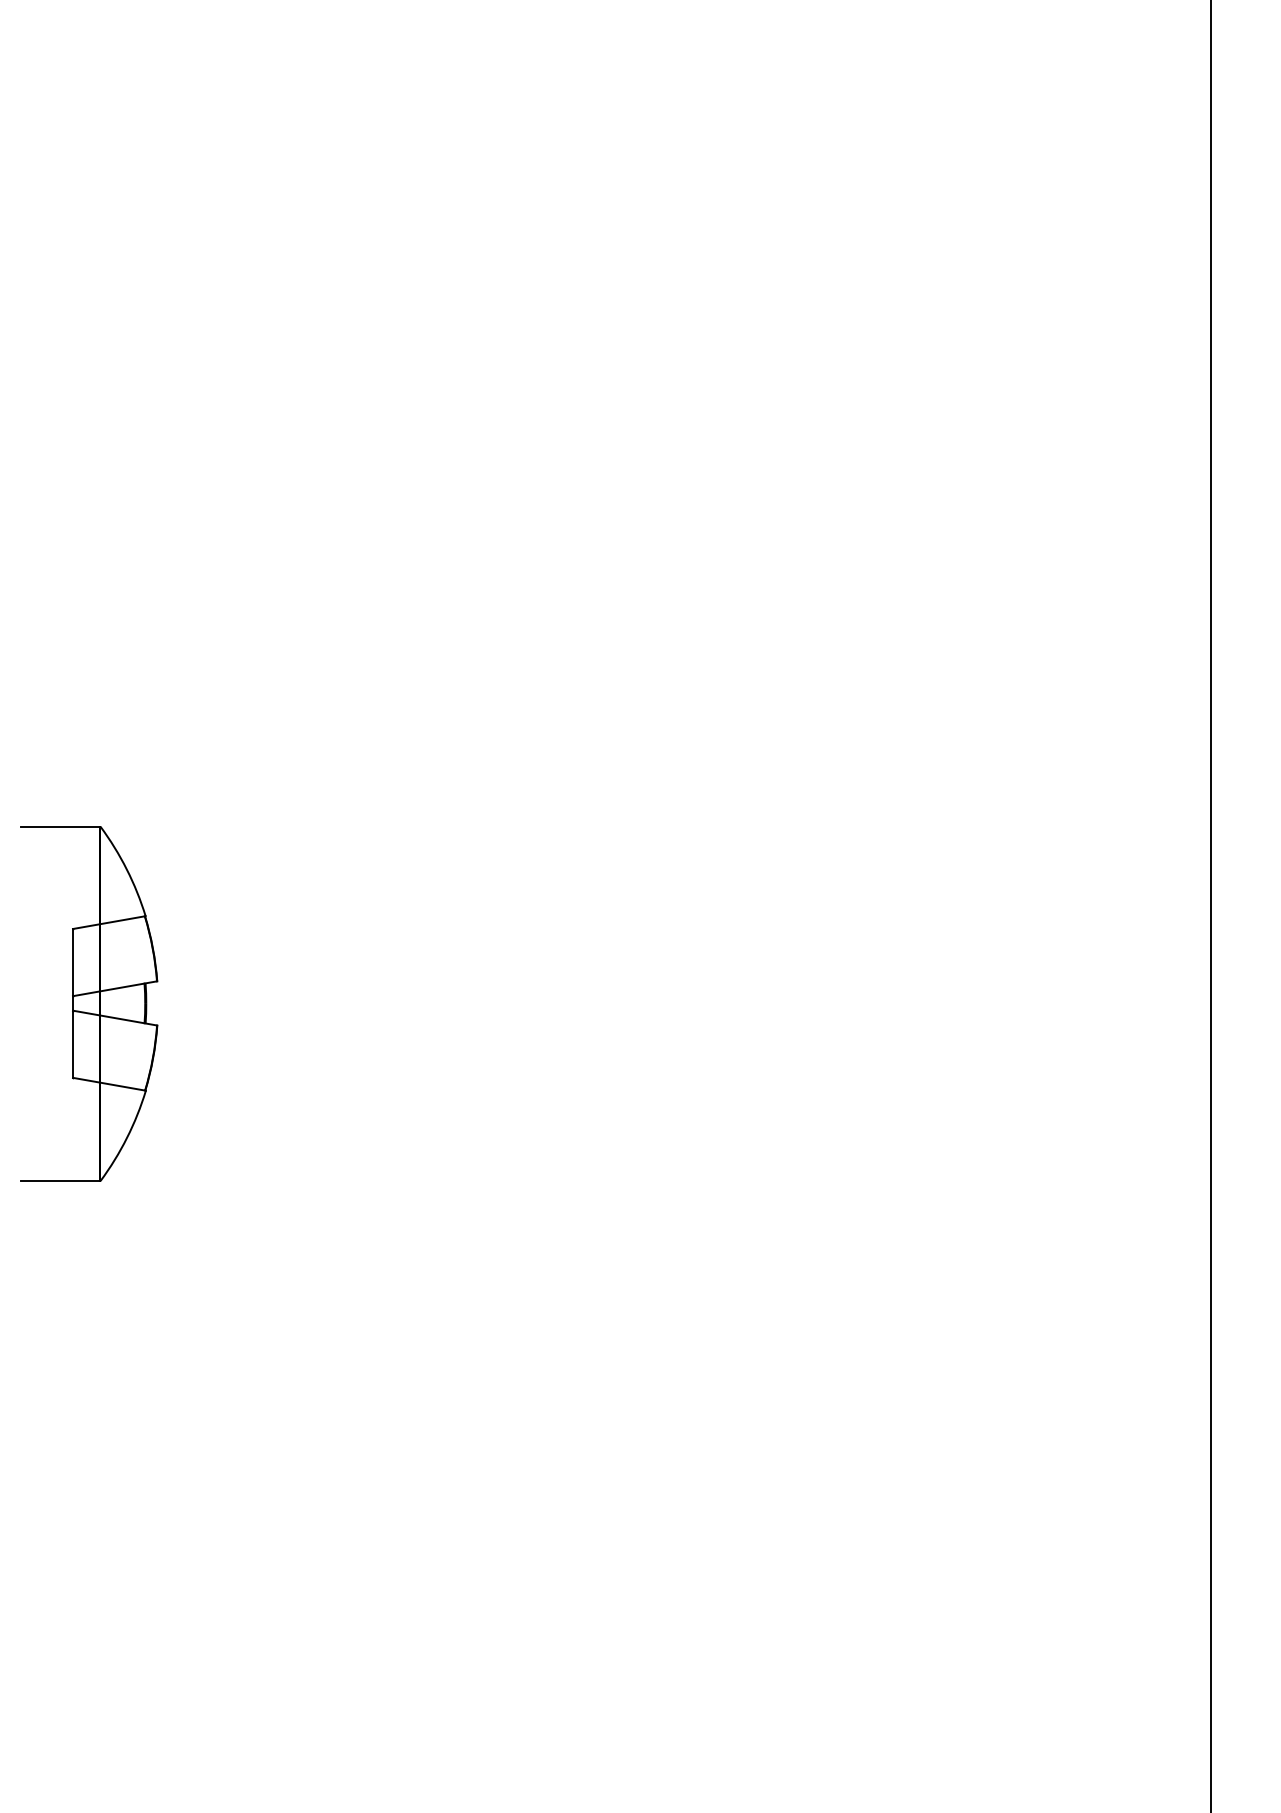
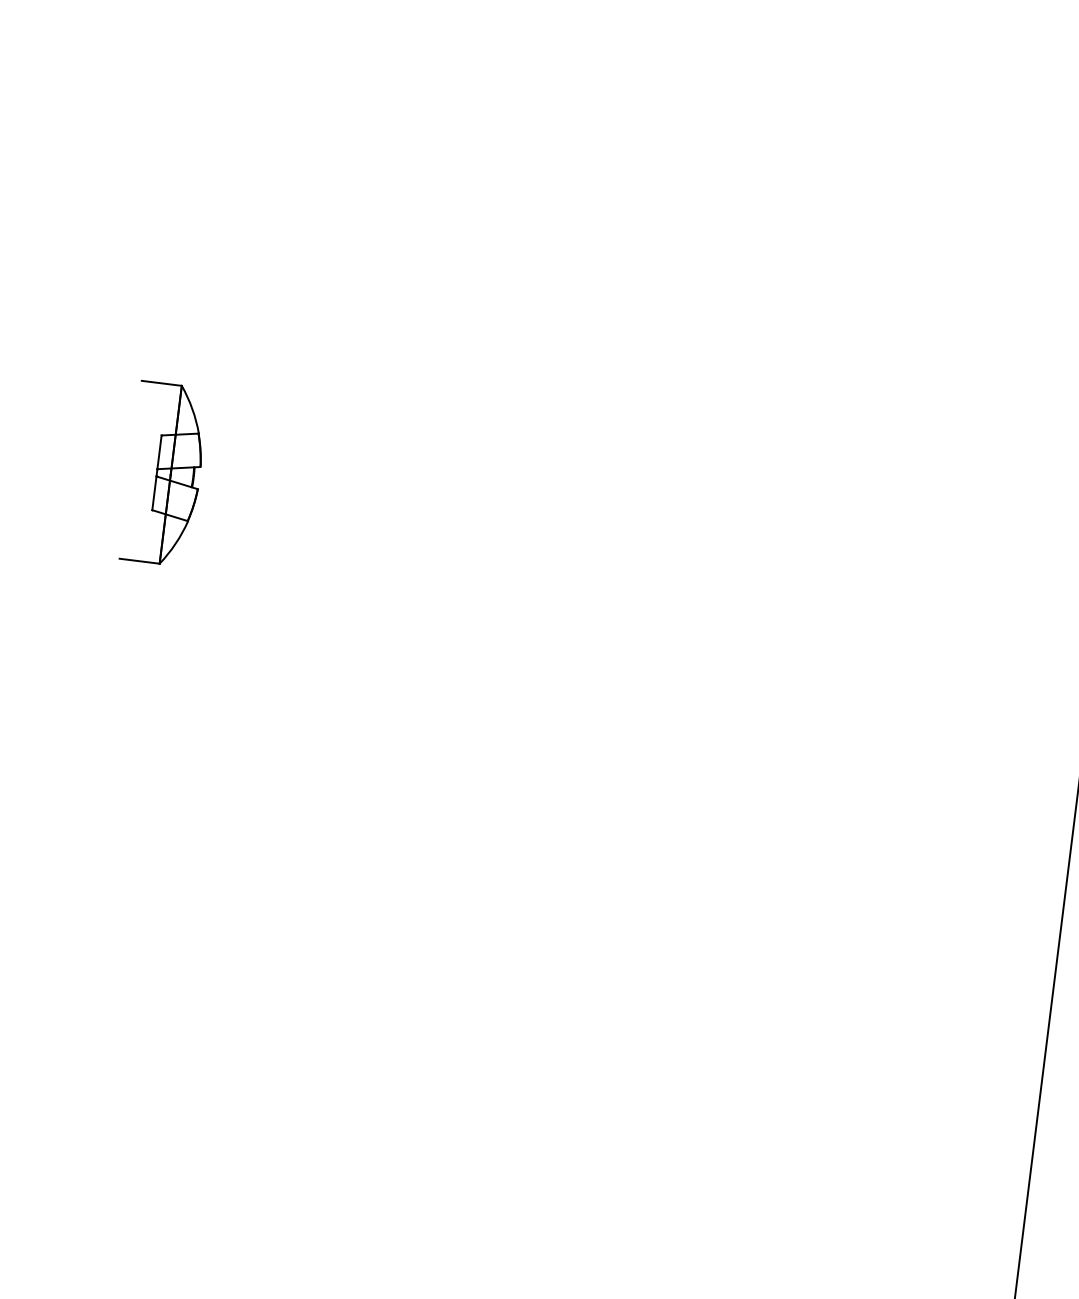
part: (89, 1003) -> (165, 473), size x0.6

